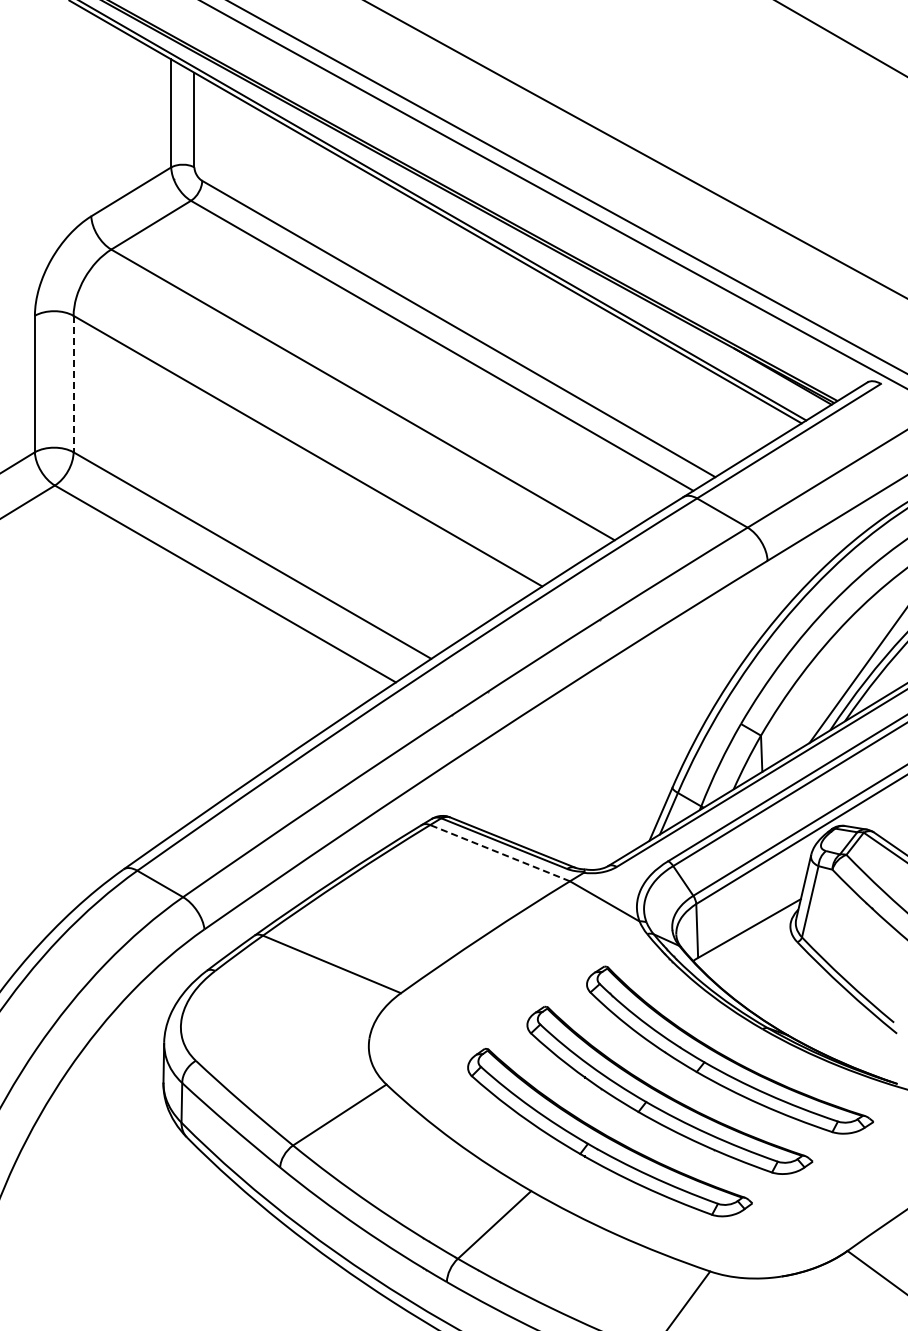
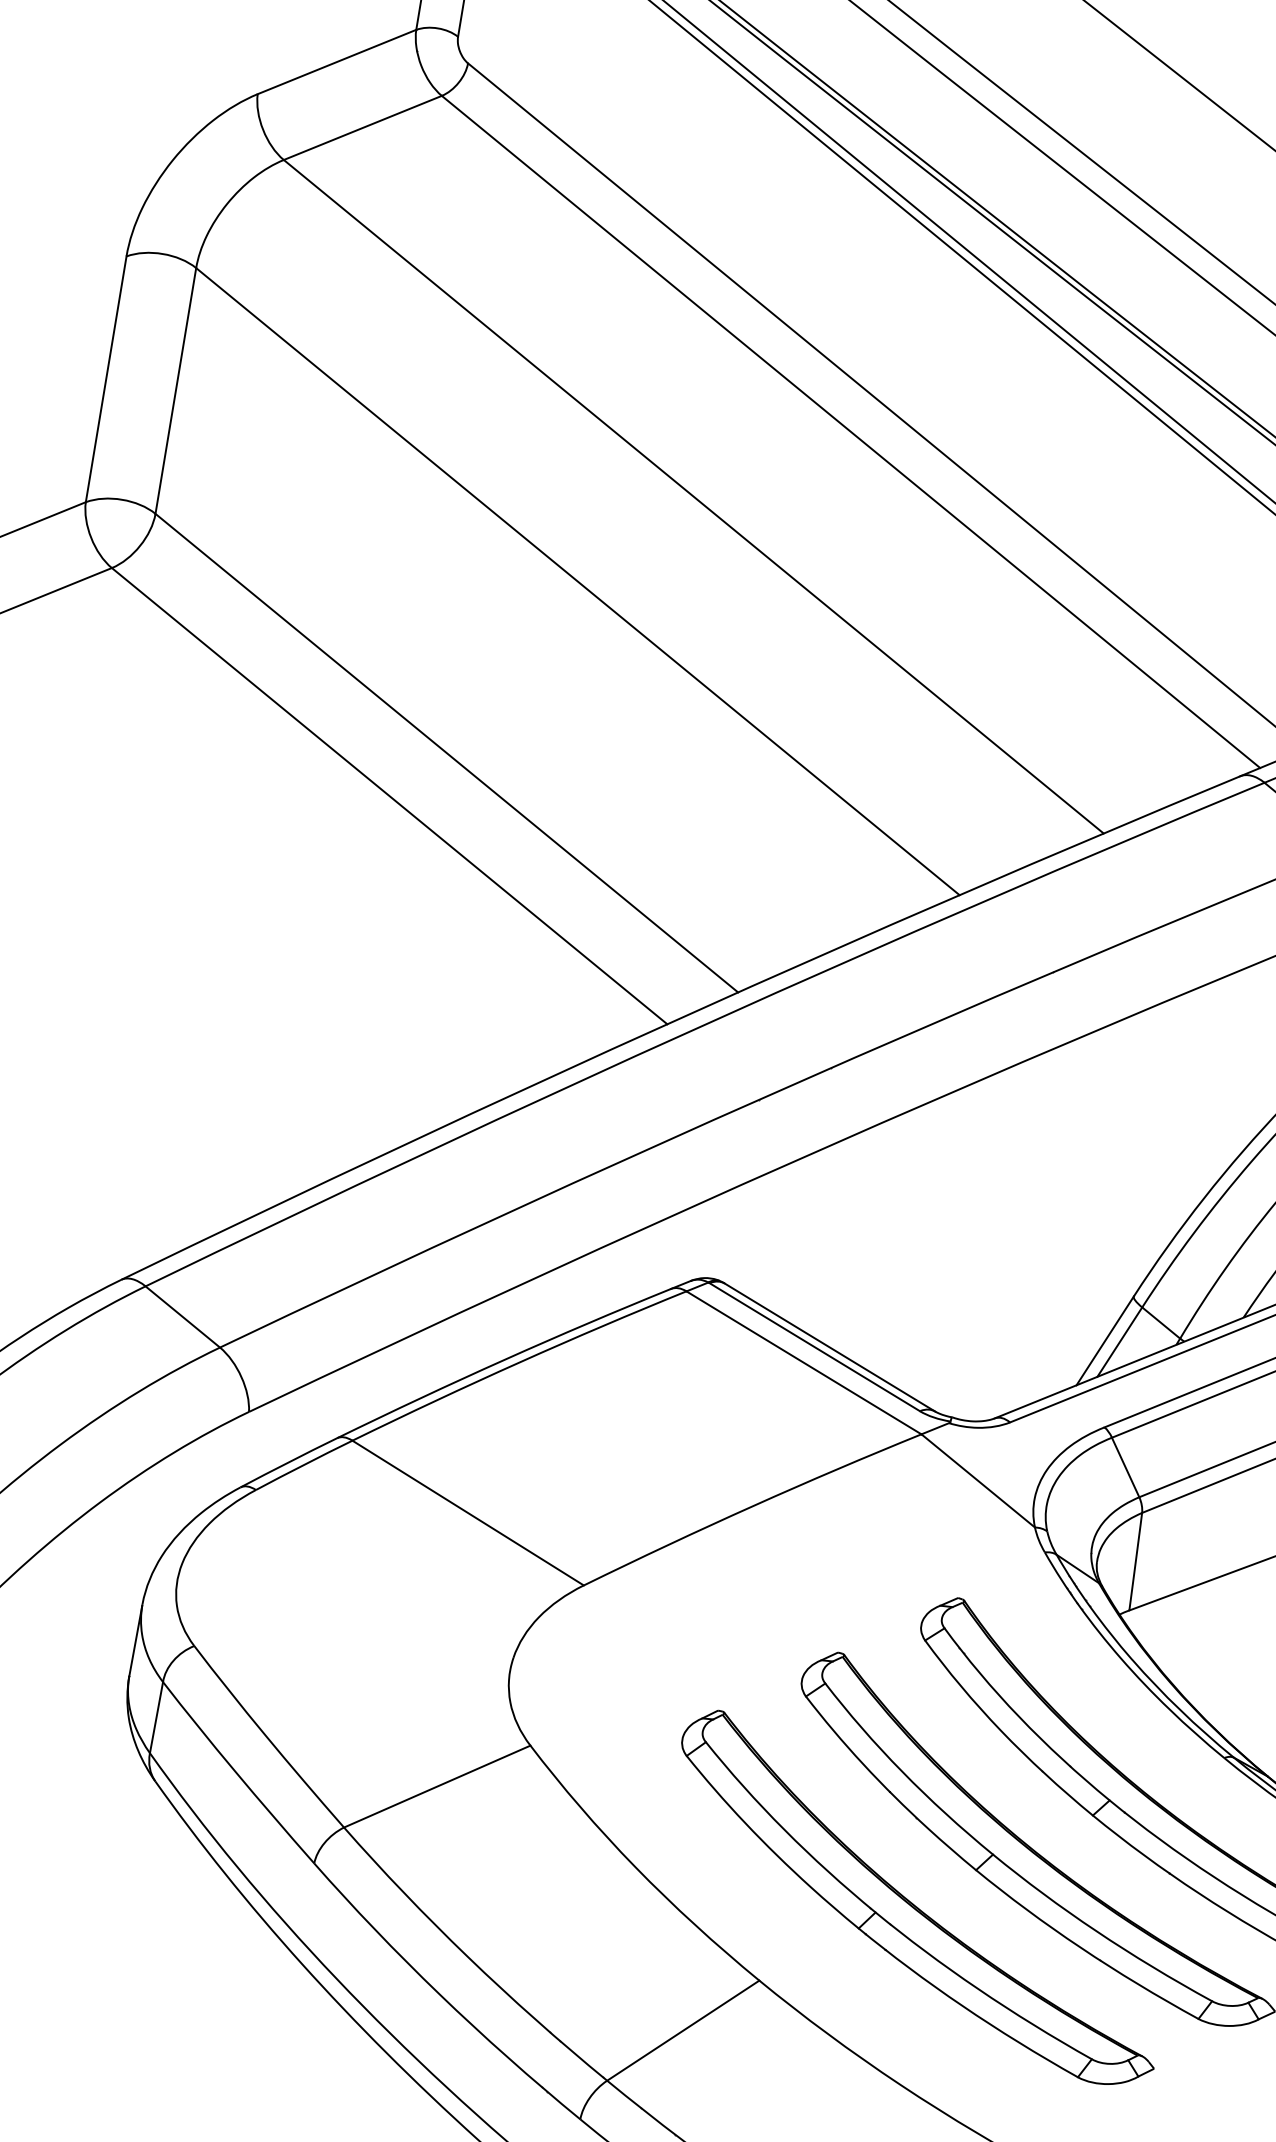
line: (73, 384) -> (175, 391), dashed -> solid
line: (499, 853) -> (802, 1363), dashed -> solid

